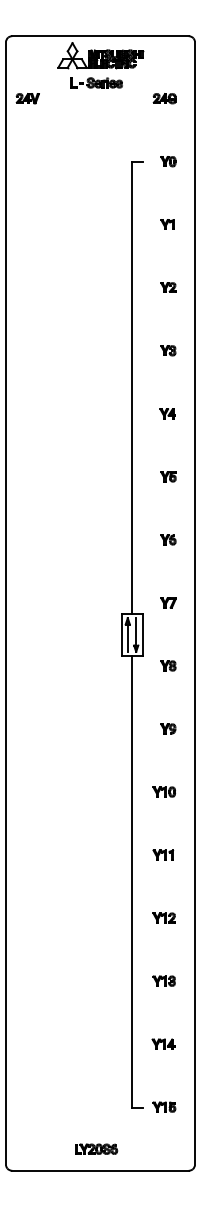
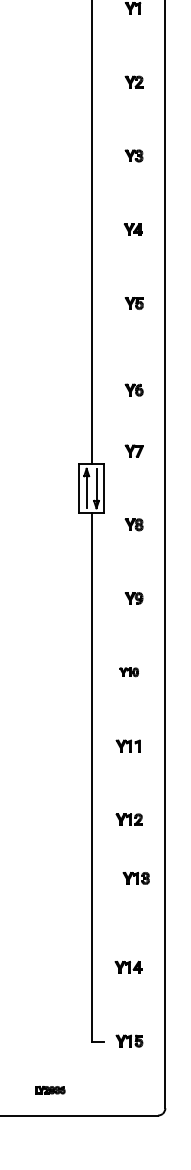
part: (168, 539) -> (134, 389), moved
part: (163, 791) -> (128, 671), size x0.7
part: (163, 980) -> (135, 877), moved
part: (96, 1148) -> (50, 1089), size x0.6

